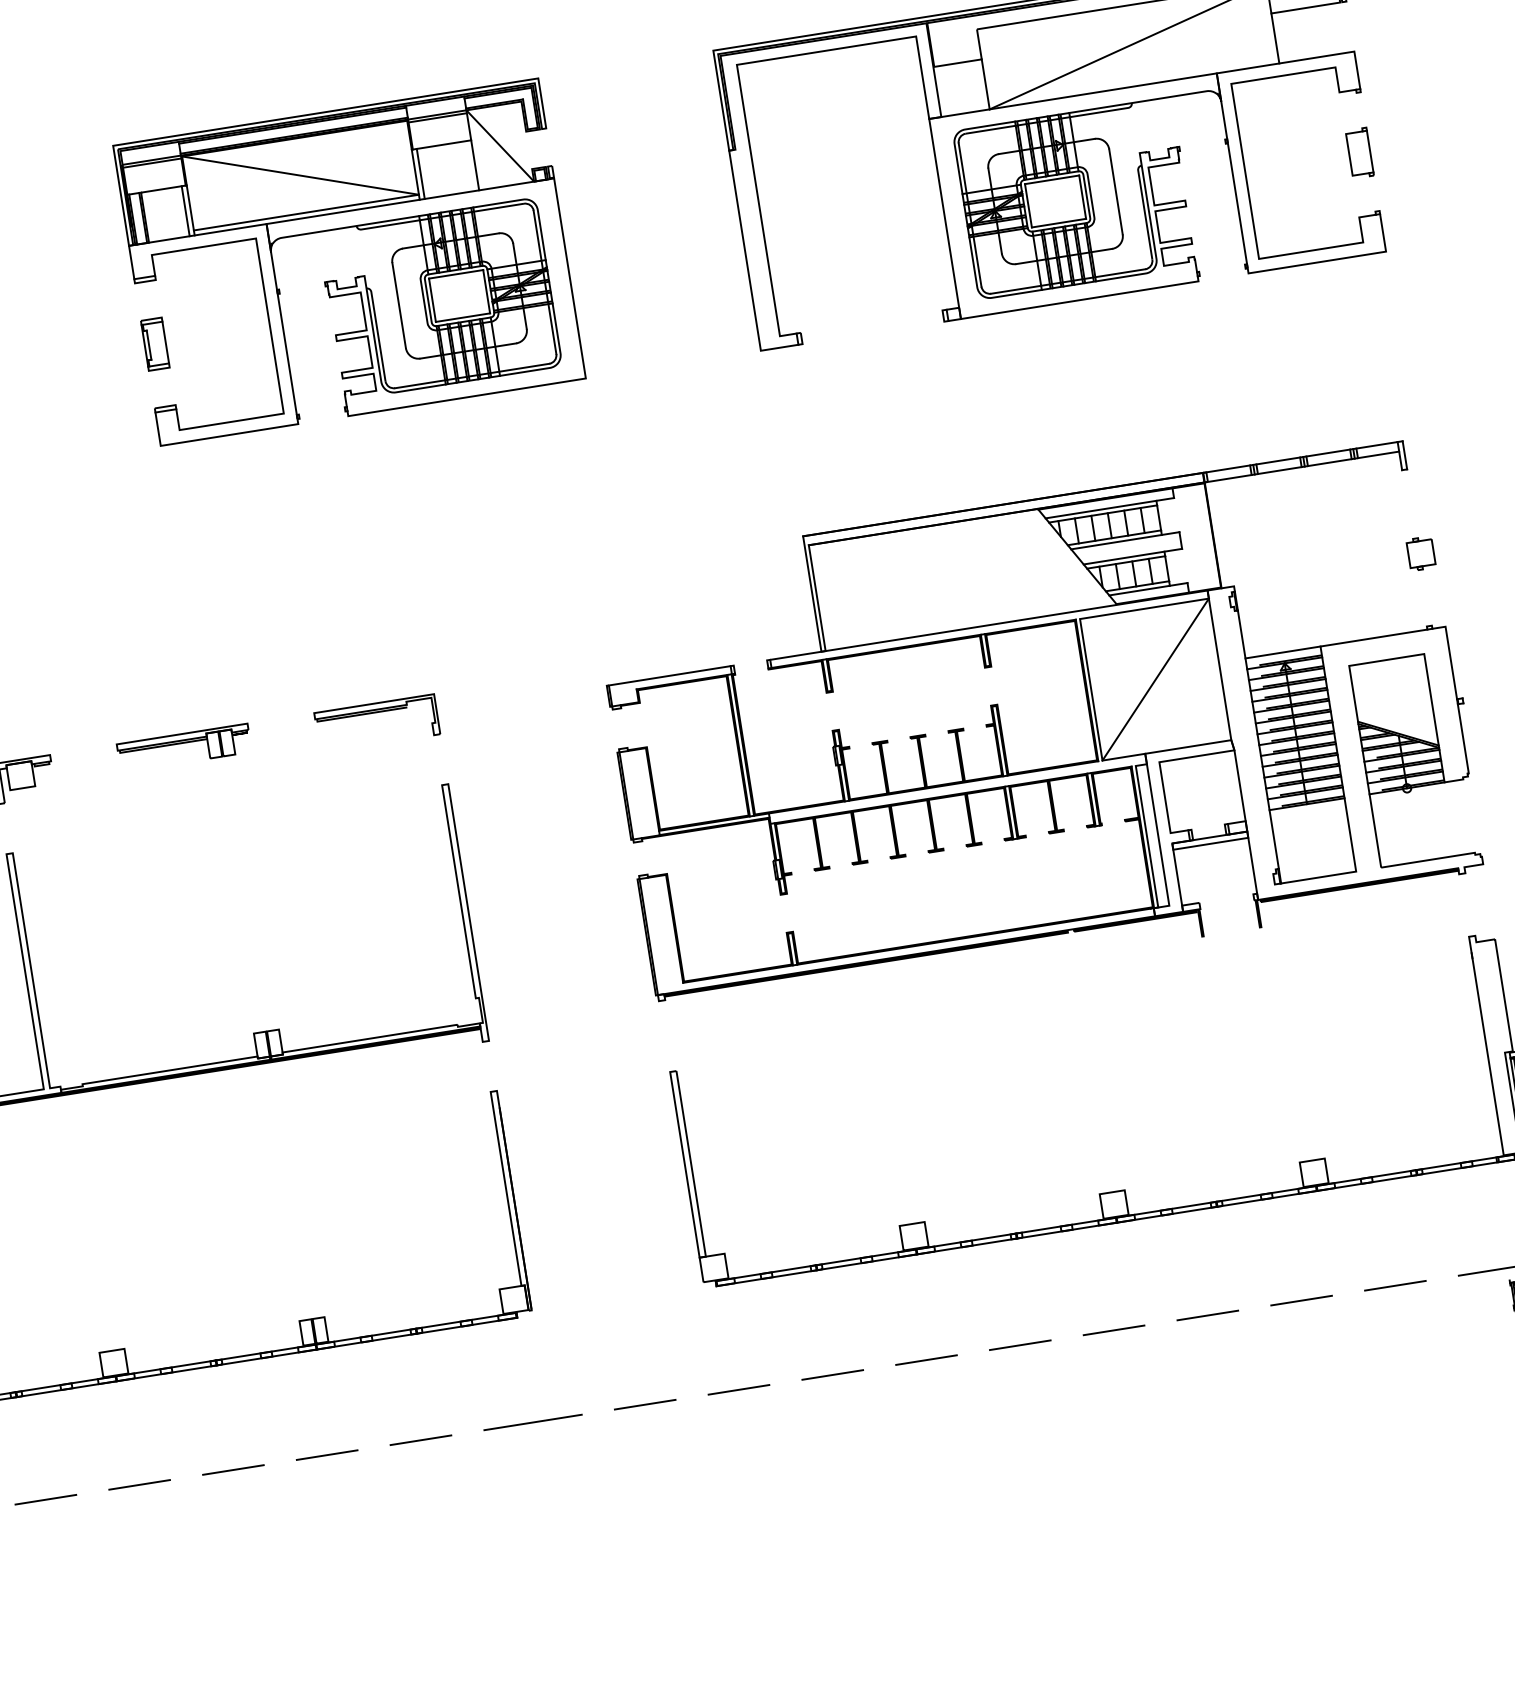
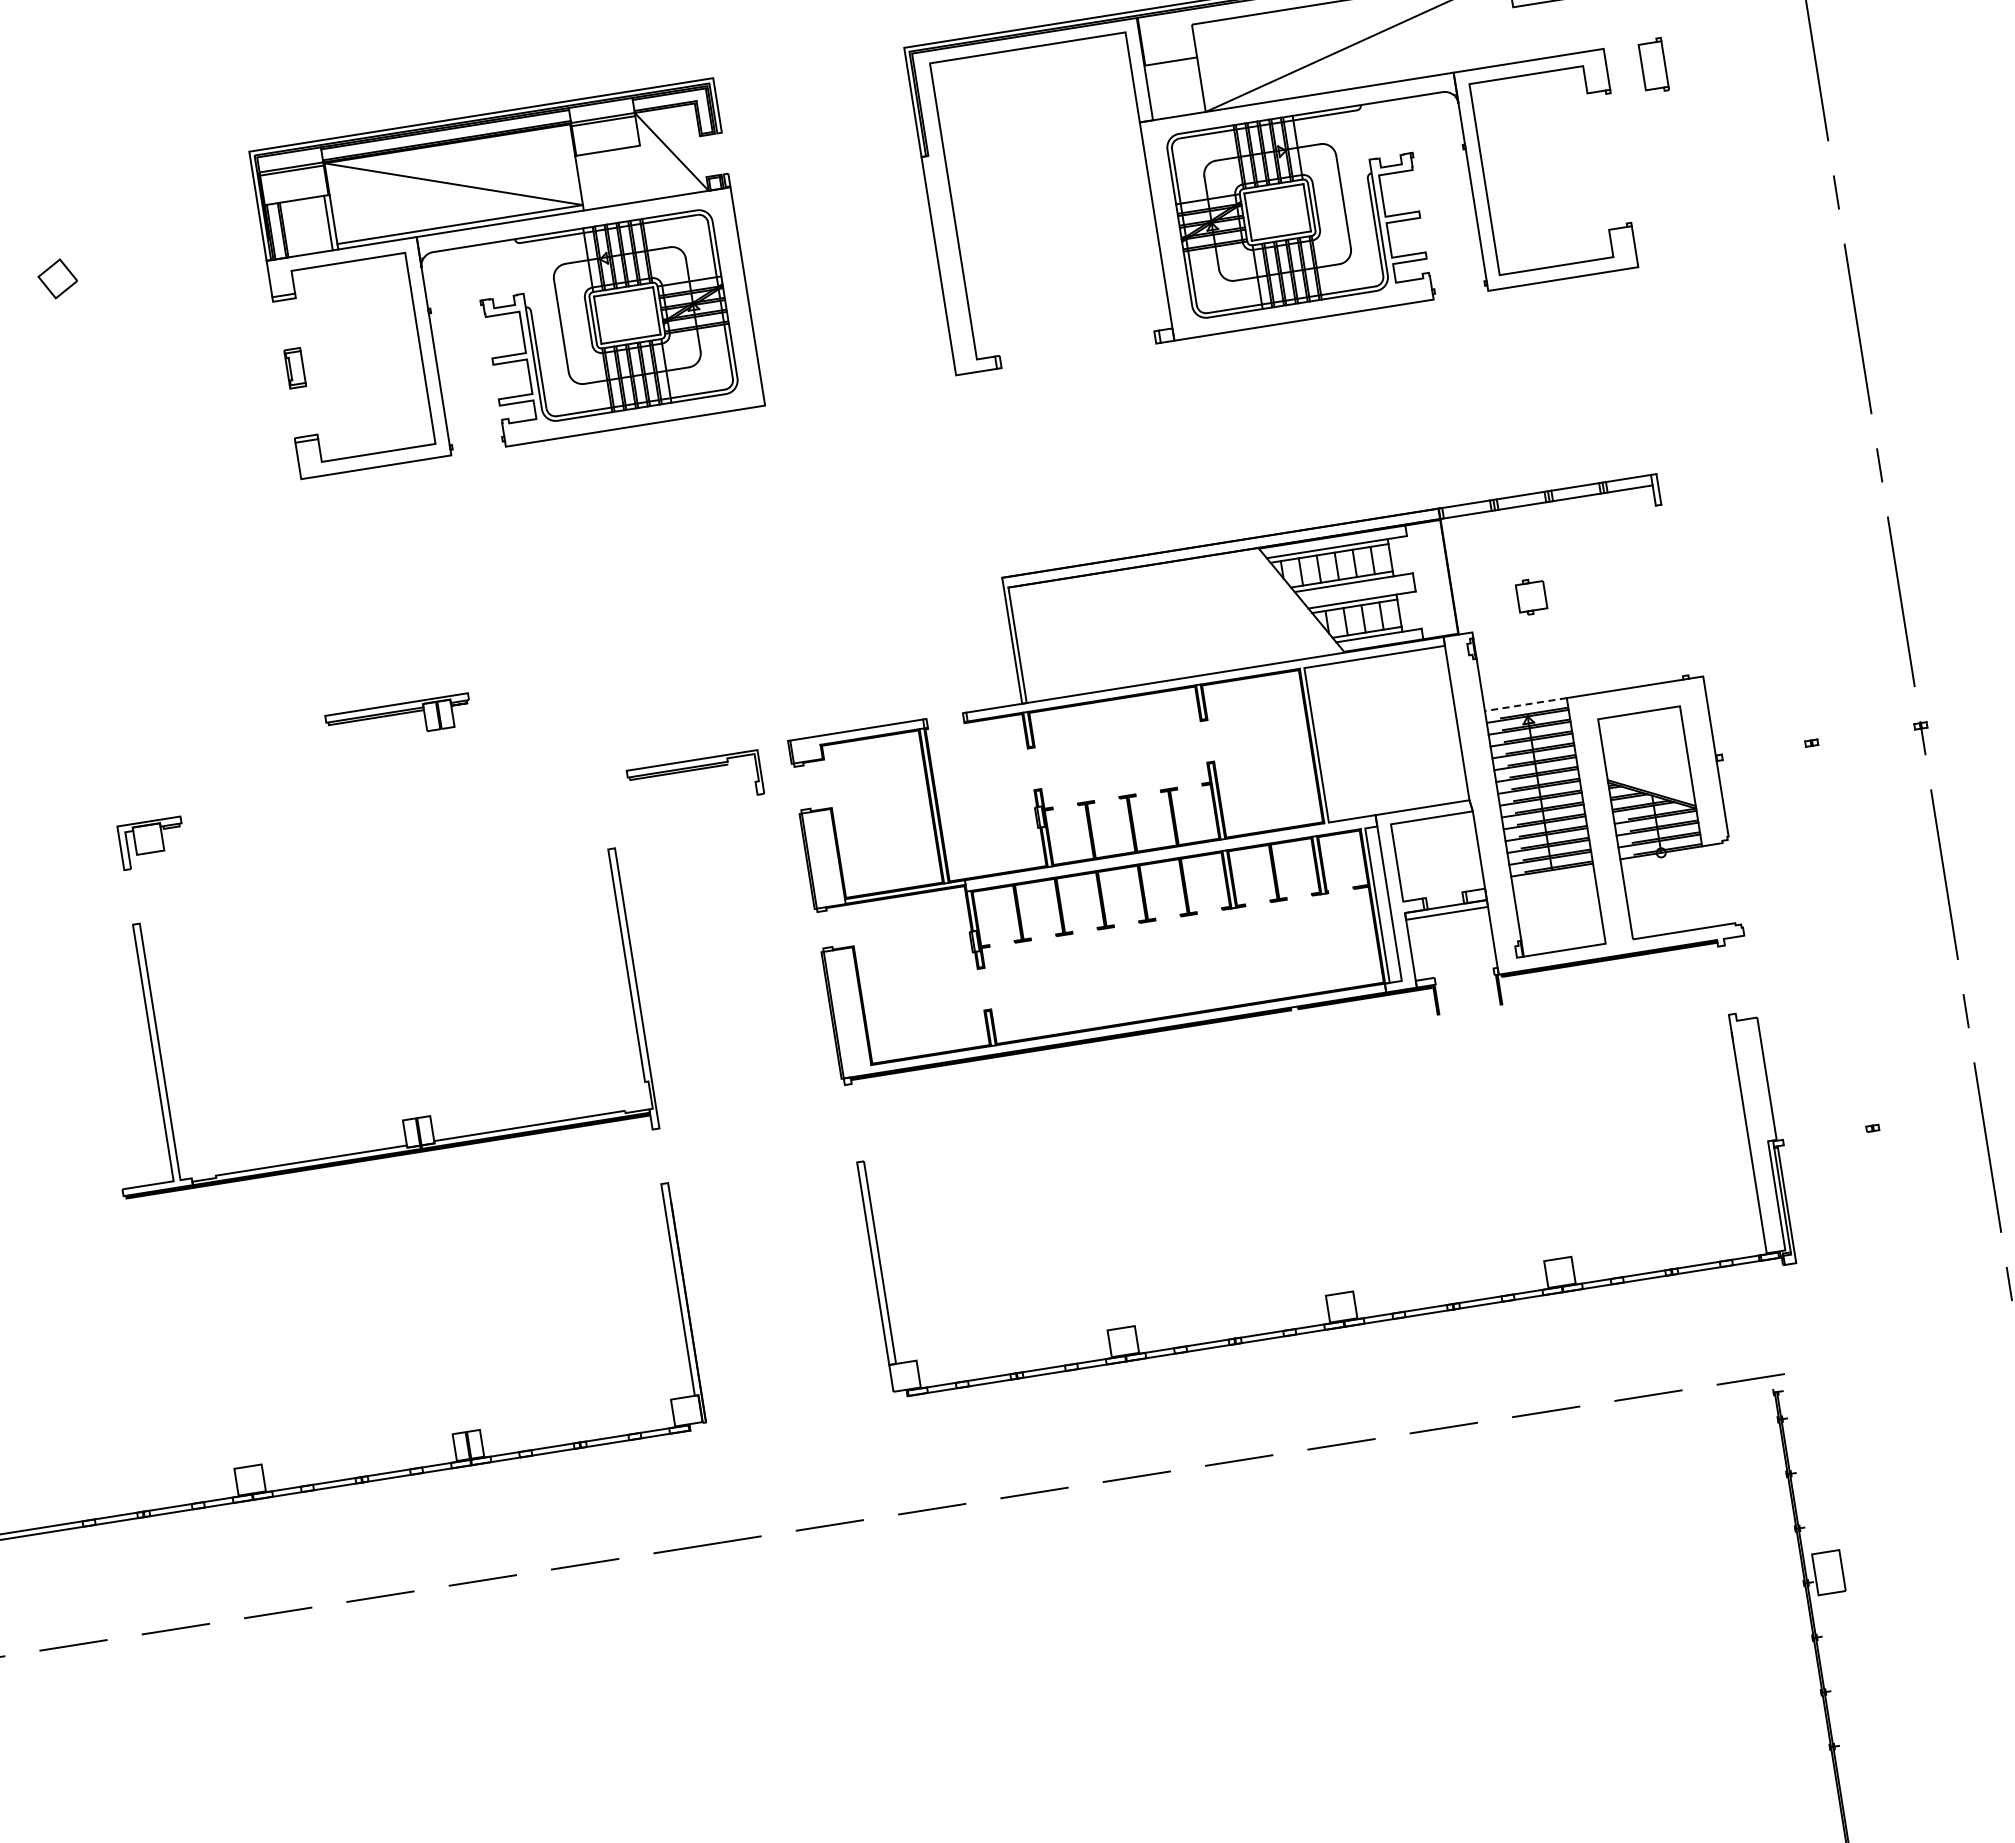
line: (1275, 38) -> (1517, 34), removed
part: (1359, 151) -> (1653, 63), moved
line: (475, 164) -> (644, 172), removed
line: (420, 174) -> (584, 182), removed
part: (154, 344) -> (294, 368), size x0.7
part: (1421, 553) -> (1531, 596), moved
line: (1282, 652) -> (1525, 704), solid -> dashed
line: (1155, 678) -> (1386, 733), removed
part: (377, 714) -> (695, 772), moved
part: (182, 740) -> (396, 711), moved

